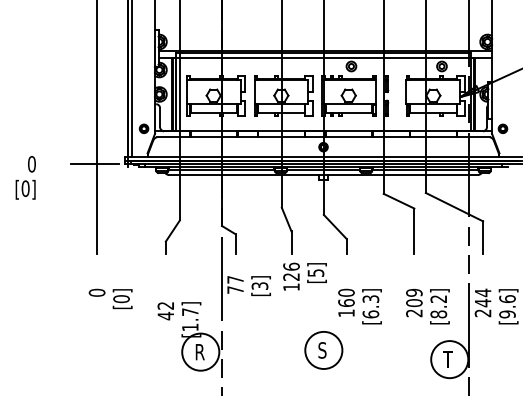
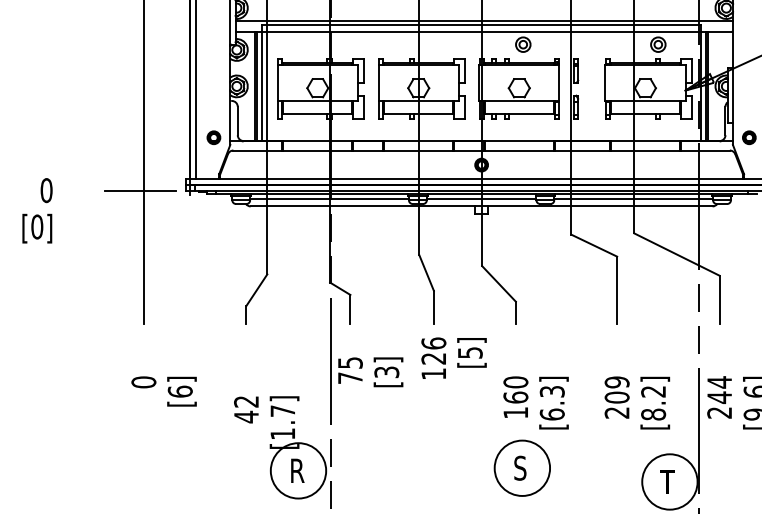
text: (235, 279) -> (350, 362), 77 -> 75
text: (121, 298) -> (180, 390), [0] -> [6]
part: (323, 350) -> (521, 468), moved

